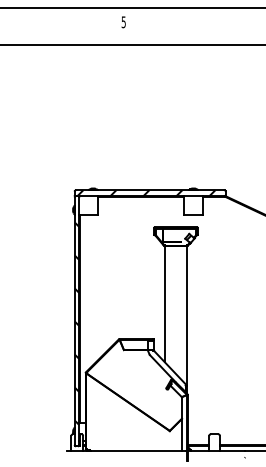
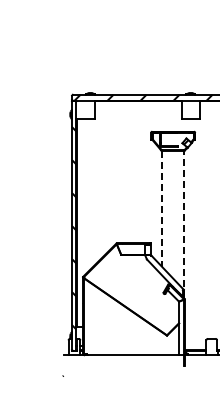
line: (164, 304) -> (161, 209), solid -> dashed
line: (187, 320) -> (184, 225), solid -> dashed

